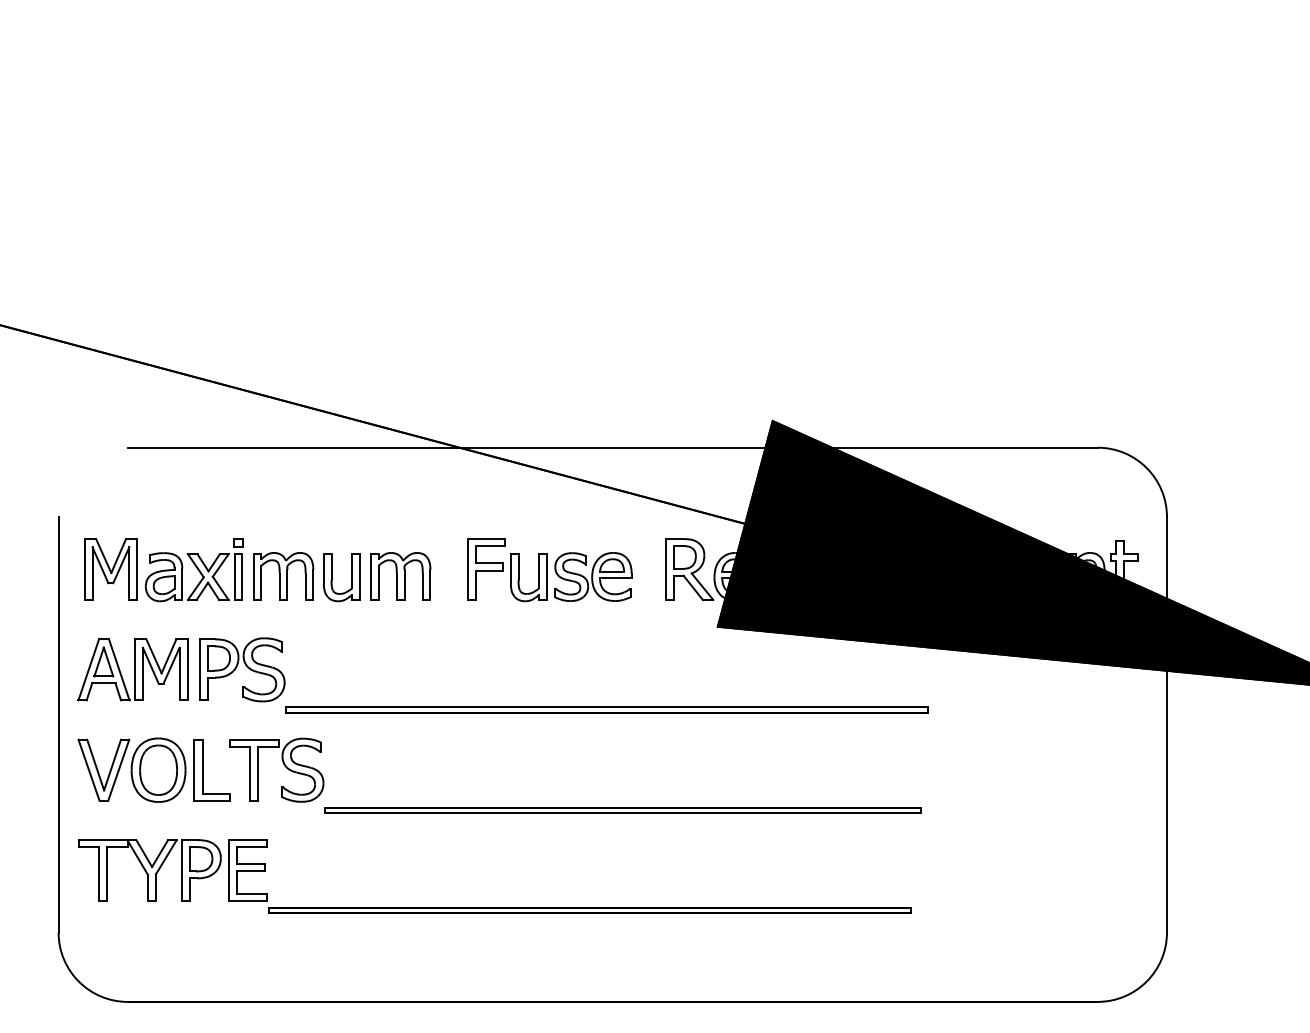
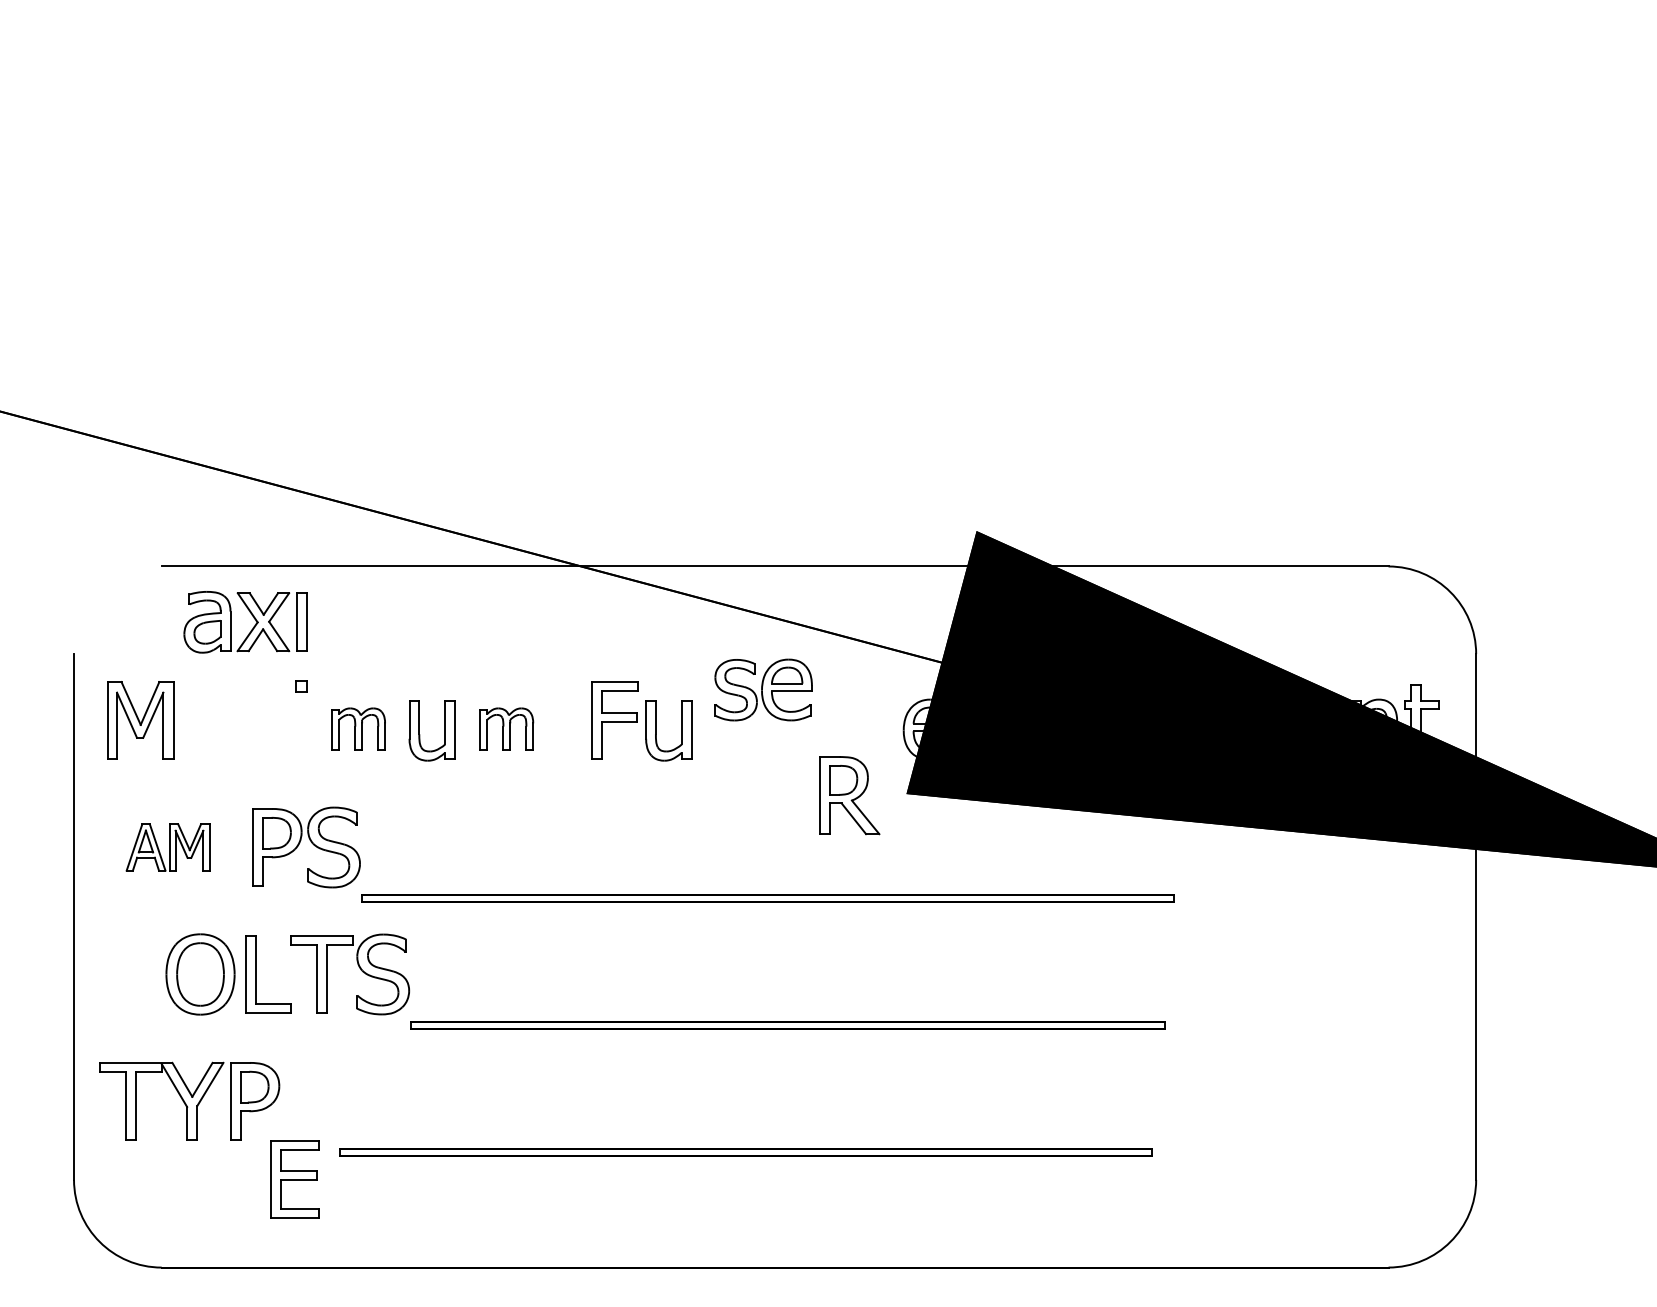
part: (689, 569) -> (849, 795), moved
part: (200, 574) -> (253, 618), moved
part: (283, 575) -> (358, 728), size x0.7
part: (400, 575) -> (506, 728), size x0.7
part: (593, 576) -> (763, 689), moved
part: (132, 669) -> (167, 847), size x0.6
part: (99, 772) -> (125, 977), removed
part: (247, 870) -> (294, 1179), moved

